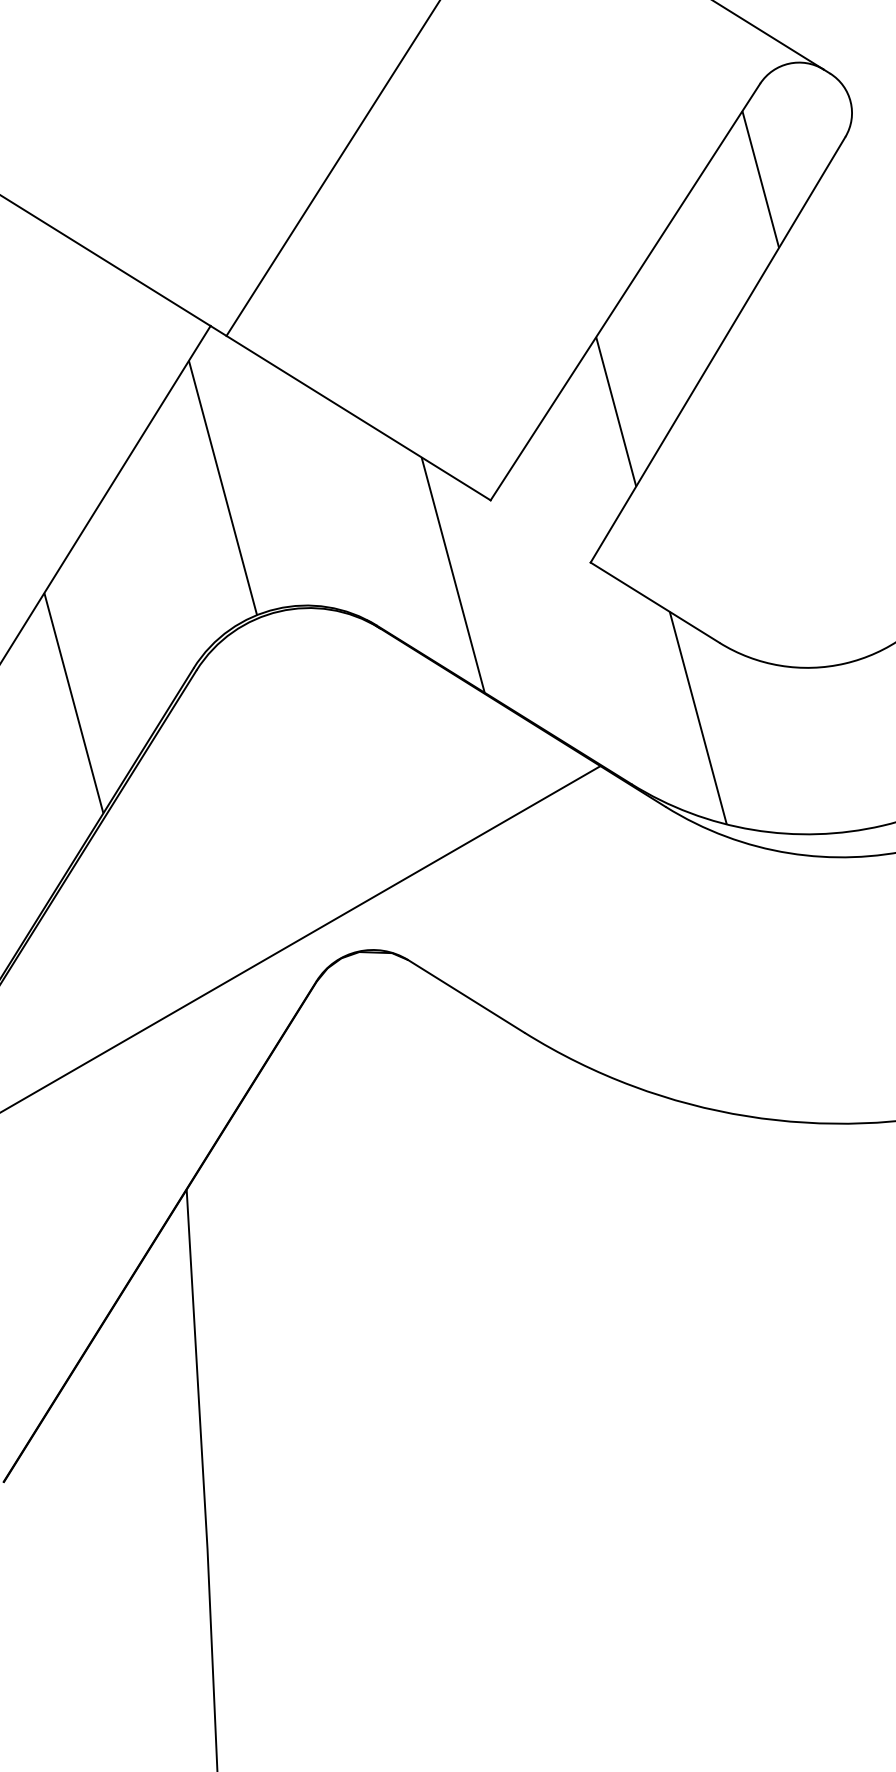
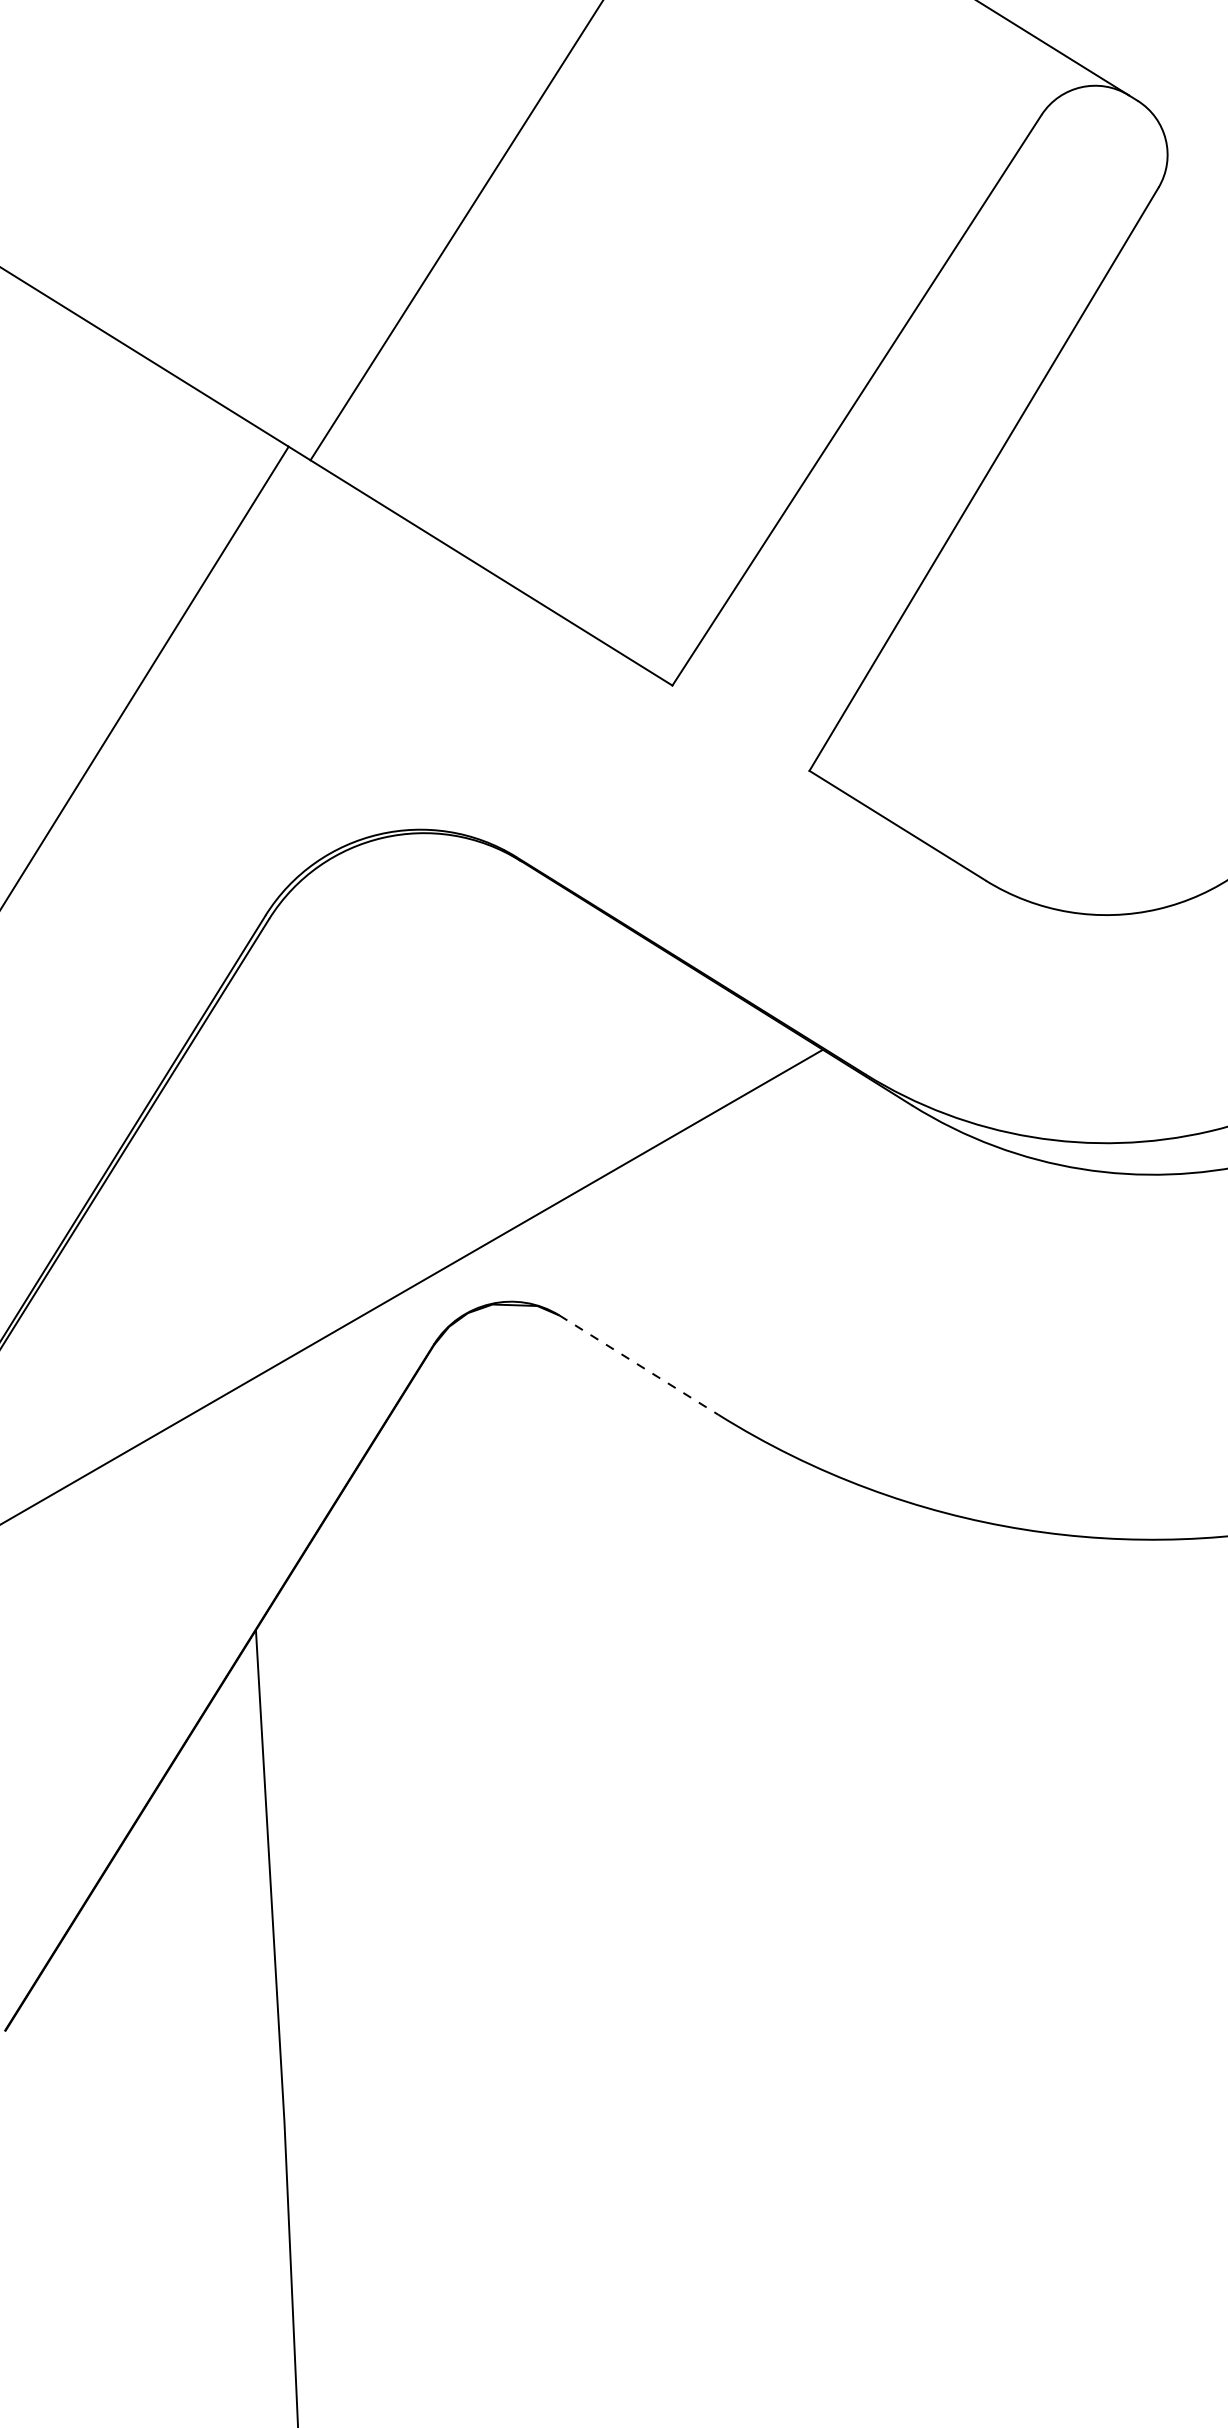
line: (760, 179) -> (1042, 245), removed
line: (616, 411) -> (844, 563), removed
line: (222, 487) -> (305, 668), removed
line: (452, 574) -> (620, 787), removed
line: (73, 703) -> (100, 963), removed
line: (697, 717) -> (956, 983), removed
line: (466, 996) -> (639, 1365), solid -> dashed

